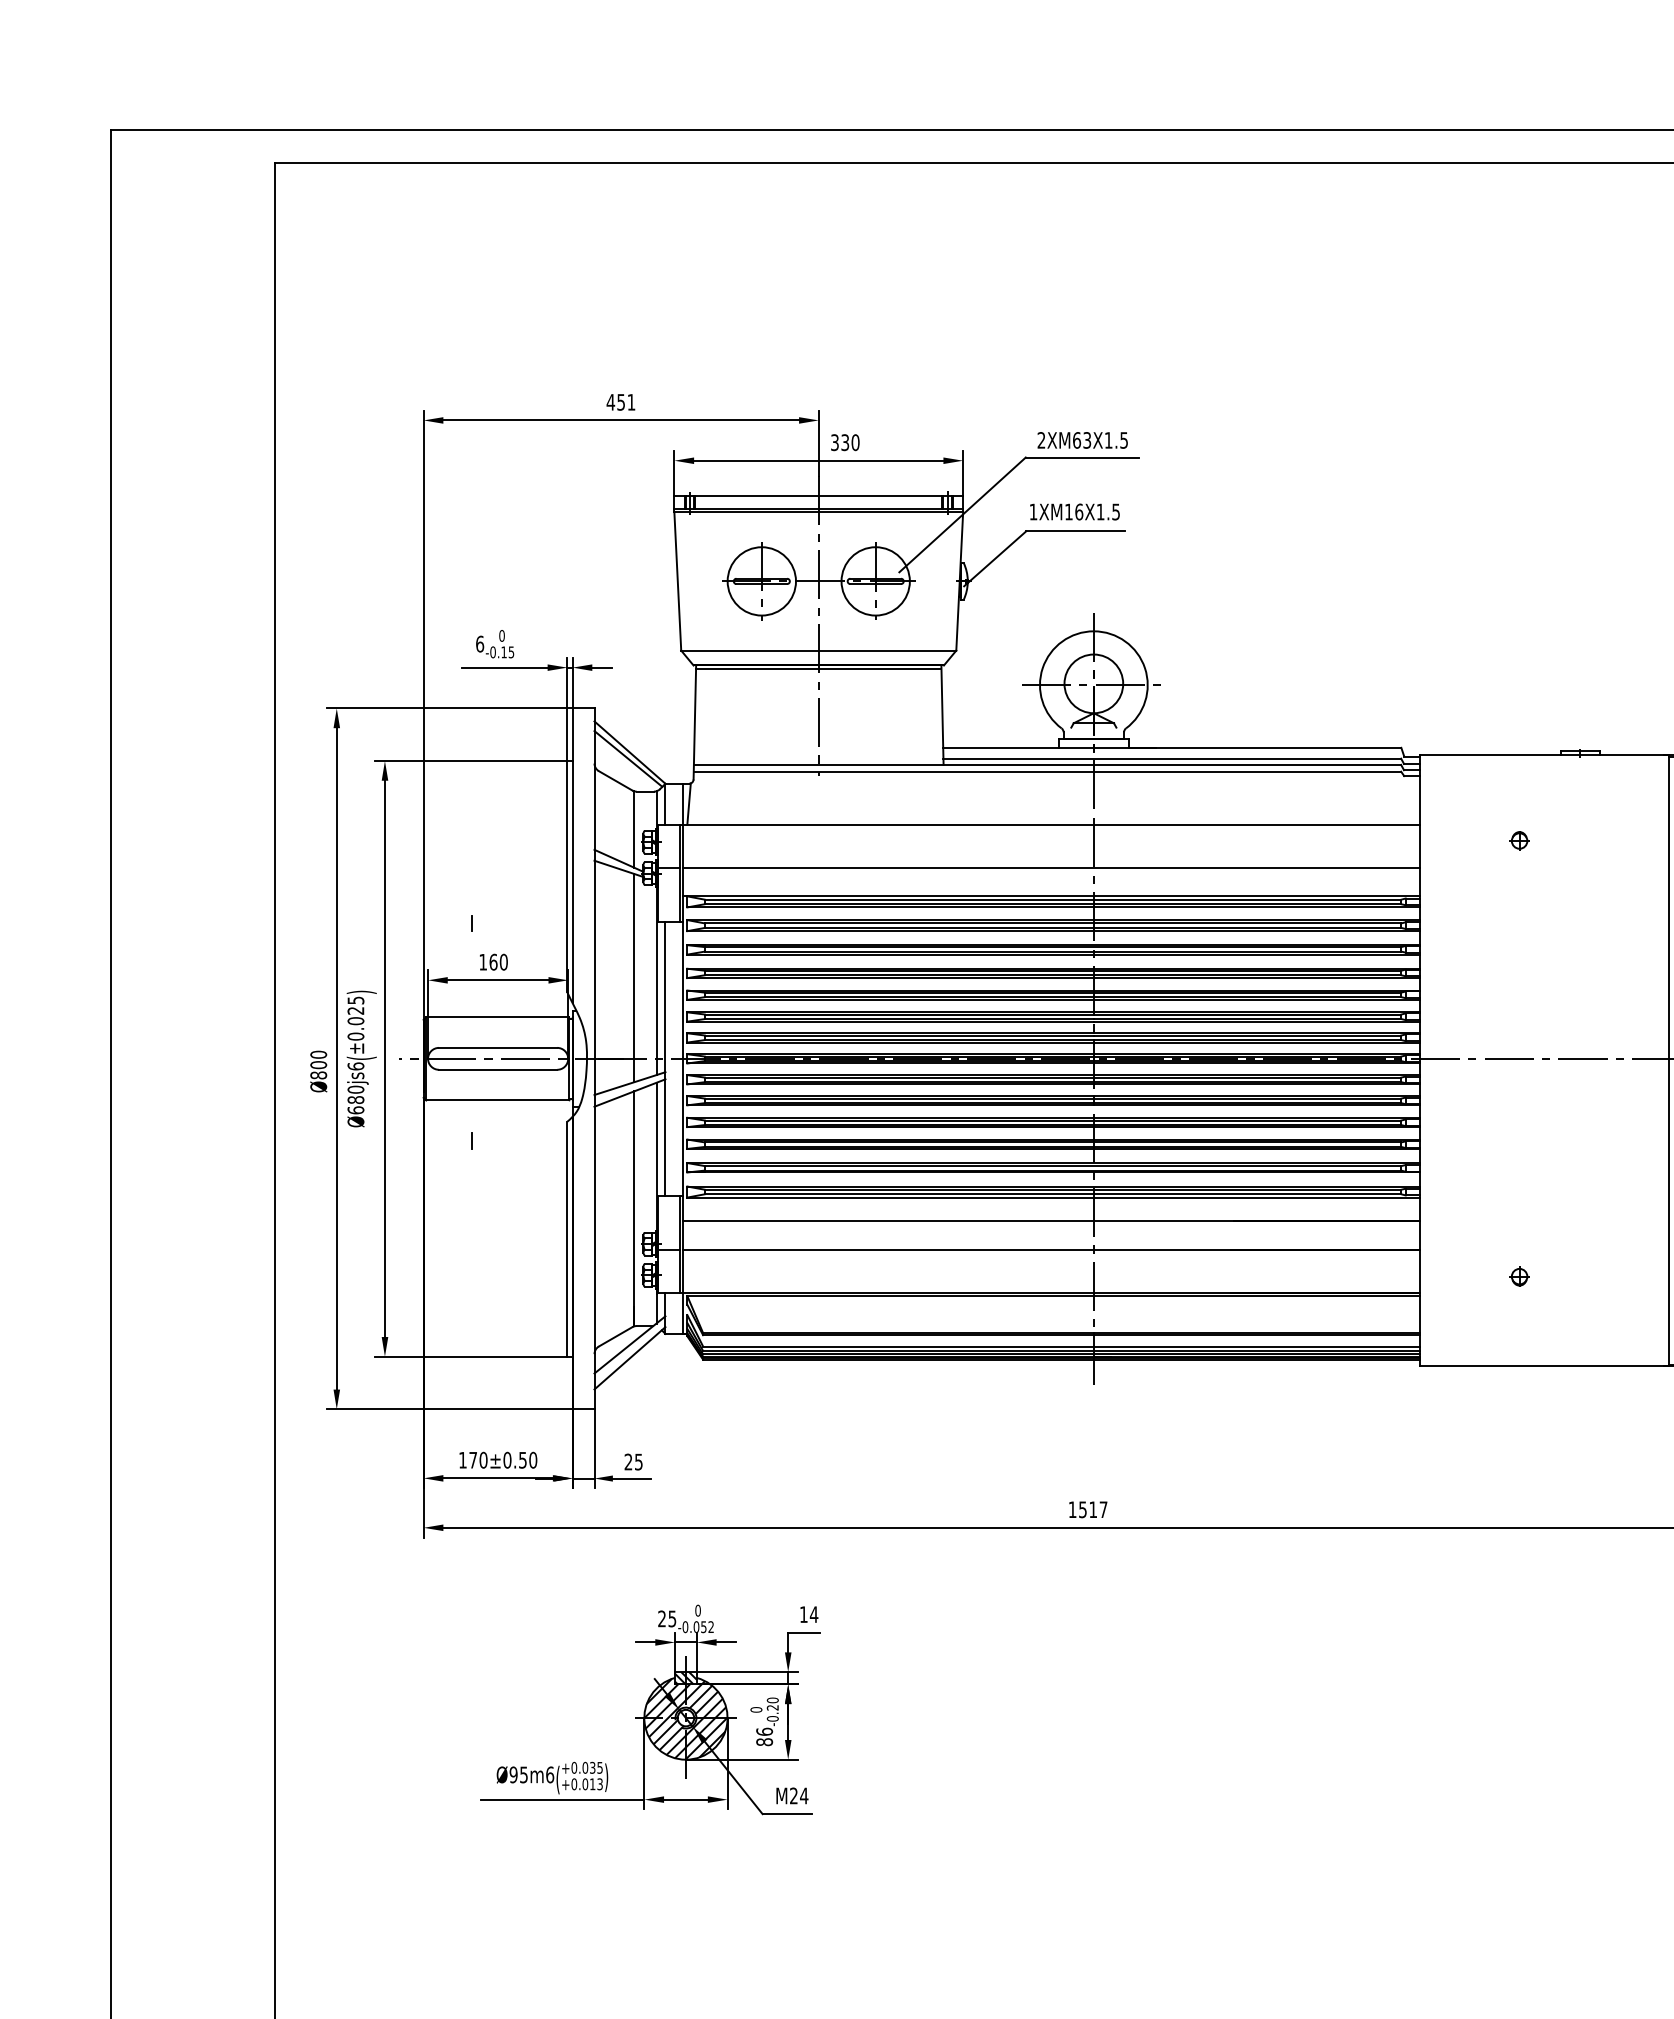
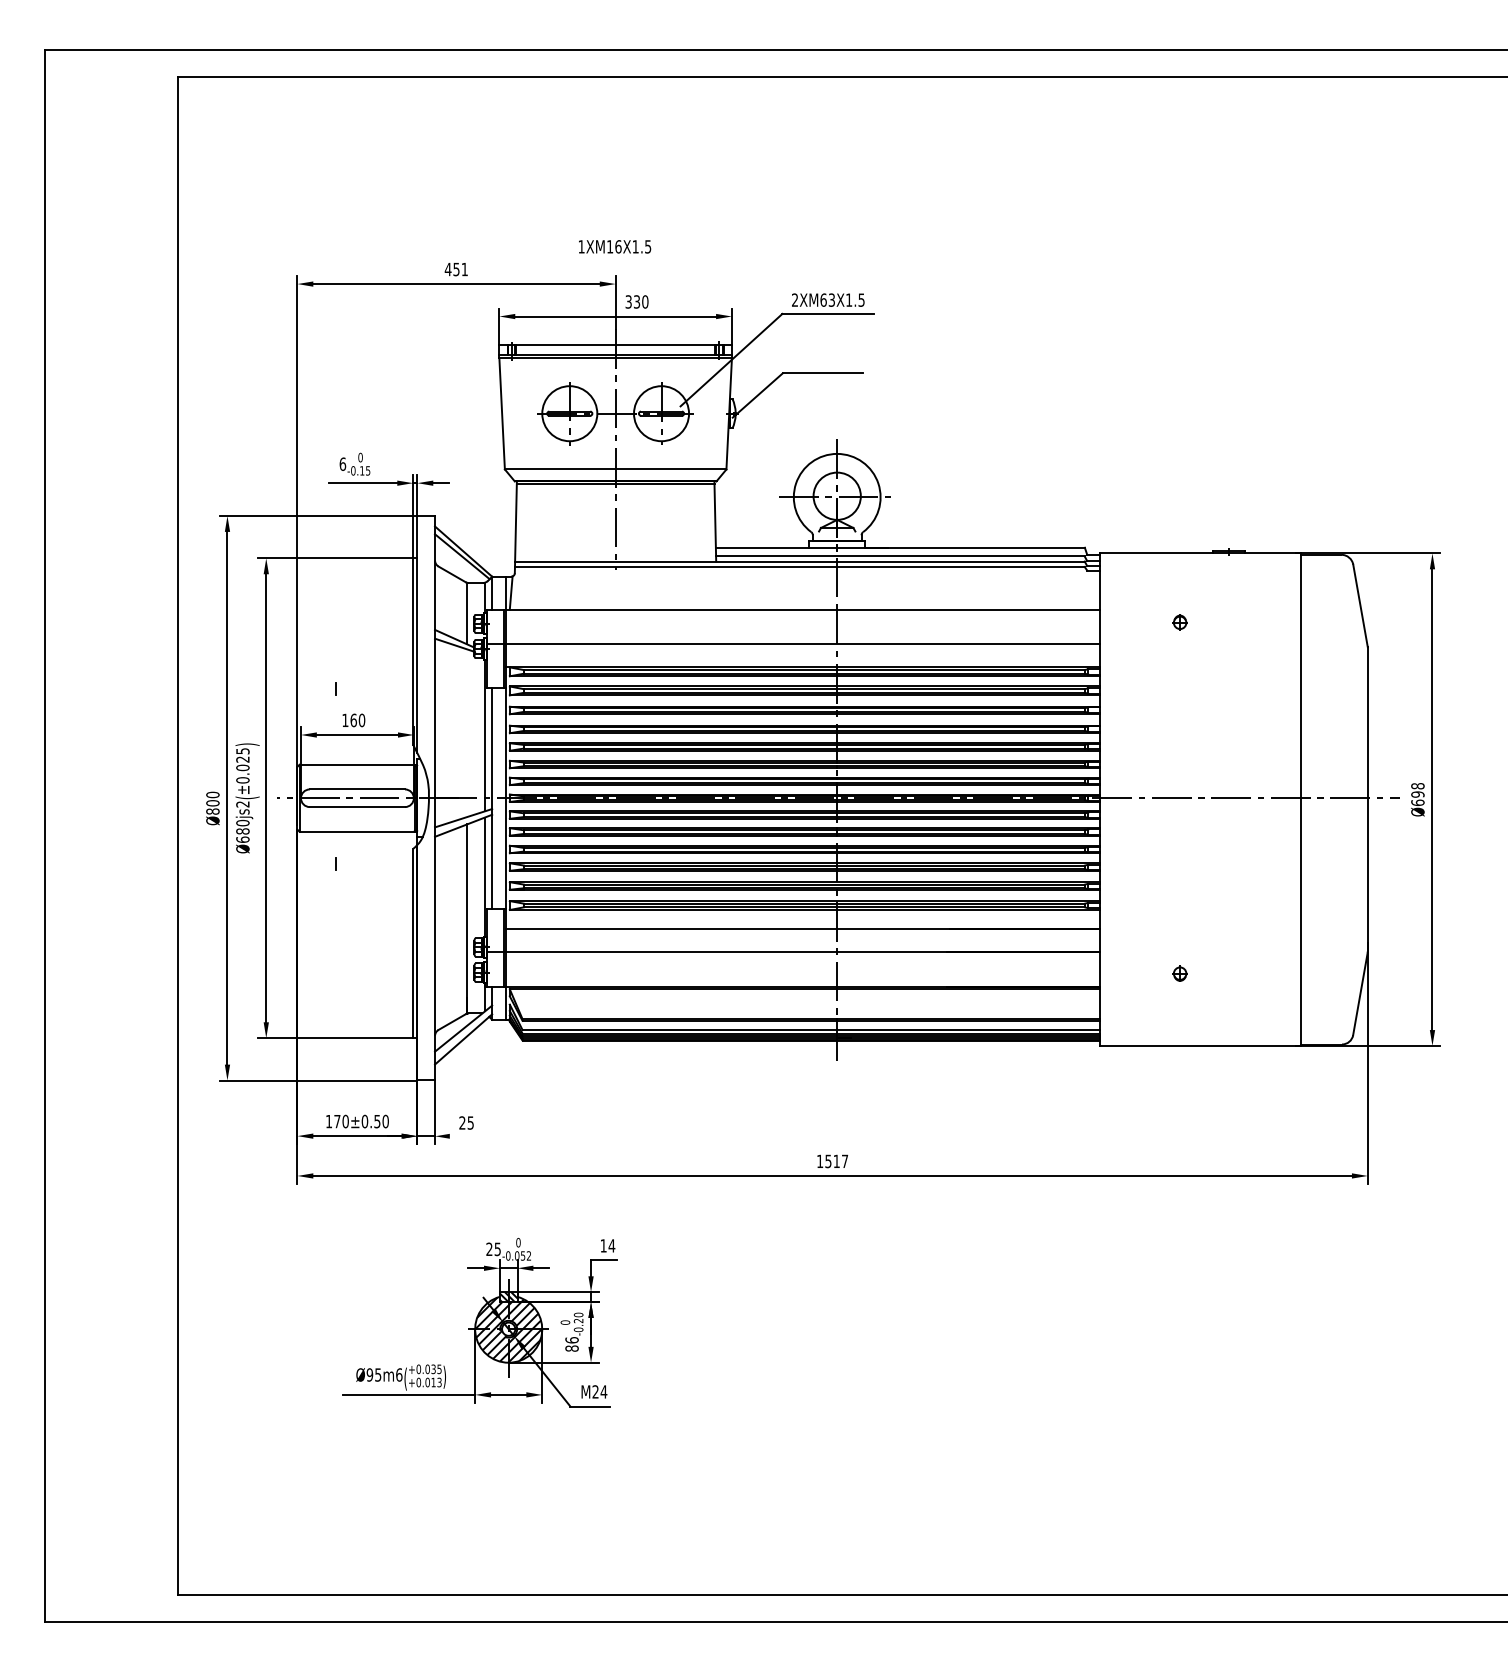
text: (1075, 511) -> (615, 246), moved
line: (634, 978) -> (467, 733), removed
text: (355, 1066) -> (242, 804), js6 -> js2
line: (631, 1478) -> (464, 1136), removed

